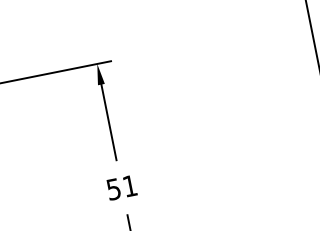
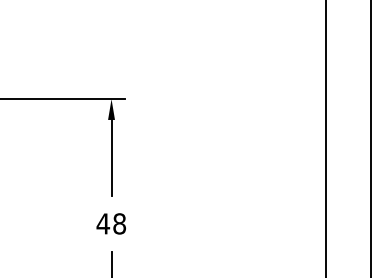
text: (121, 187) -> (111, 223), 51 -> 48

